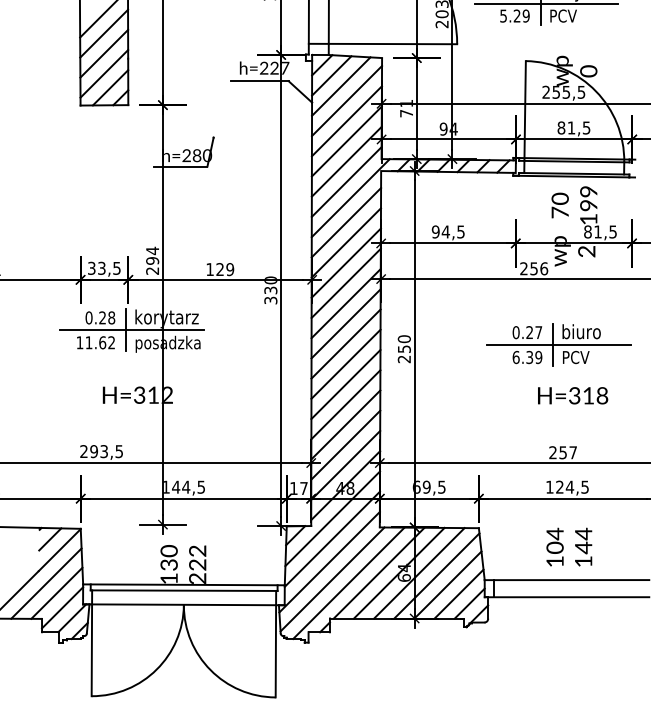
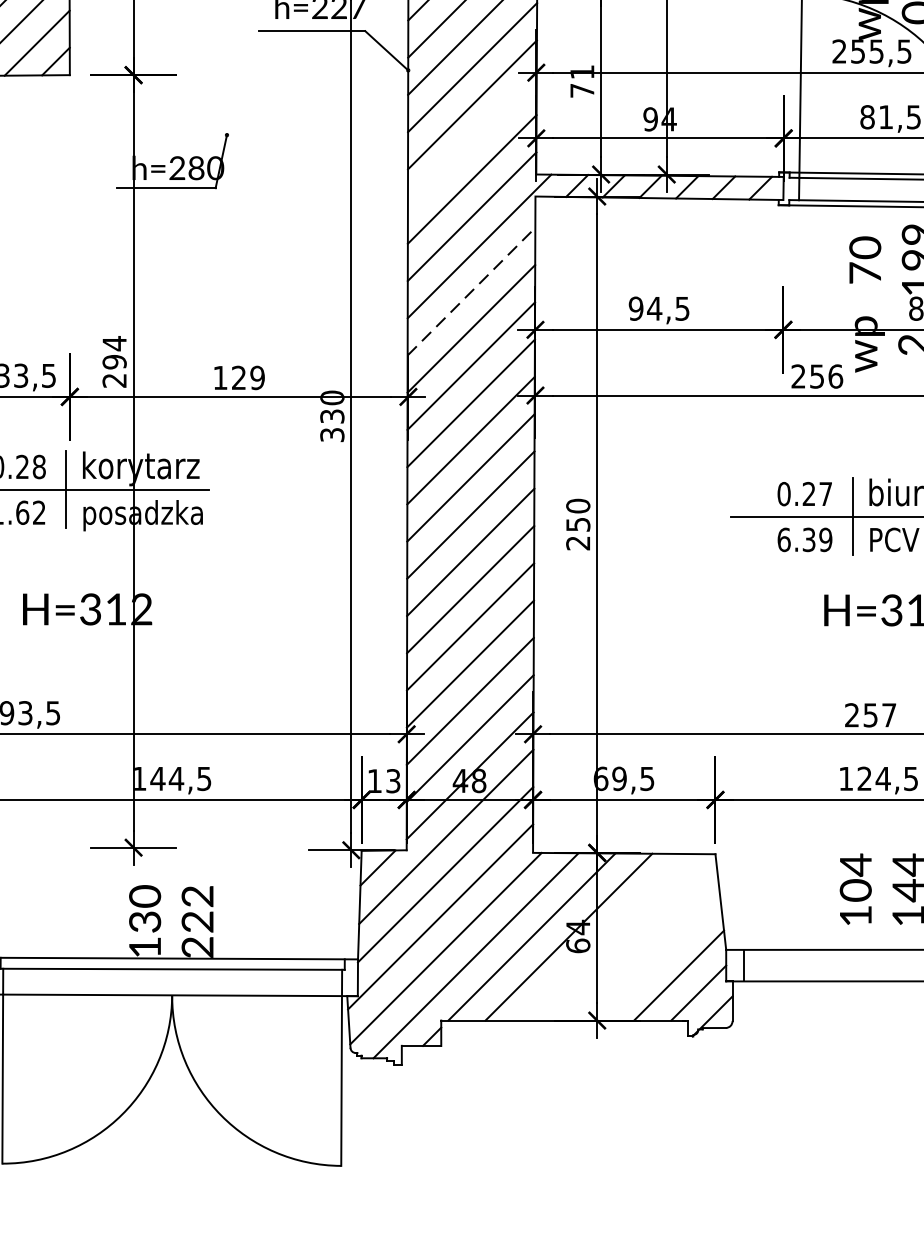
line: (346, 141) -> (471, 142), removed
line: (346, 222) -> (471, 291), solid -> dashed
text: (303, 488) -> (392, 781), 17 -> 13
line: (419, 573) -> (606, 937), removed
line: (436, 575) -> (637, 941), removed
line: (447, 584) -> (657, 957), removed

